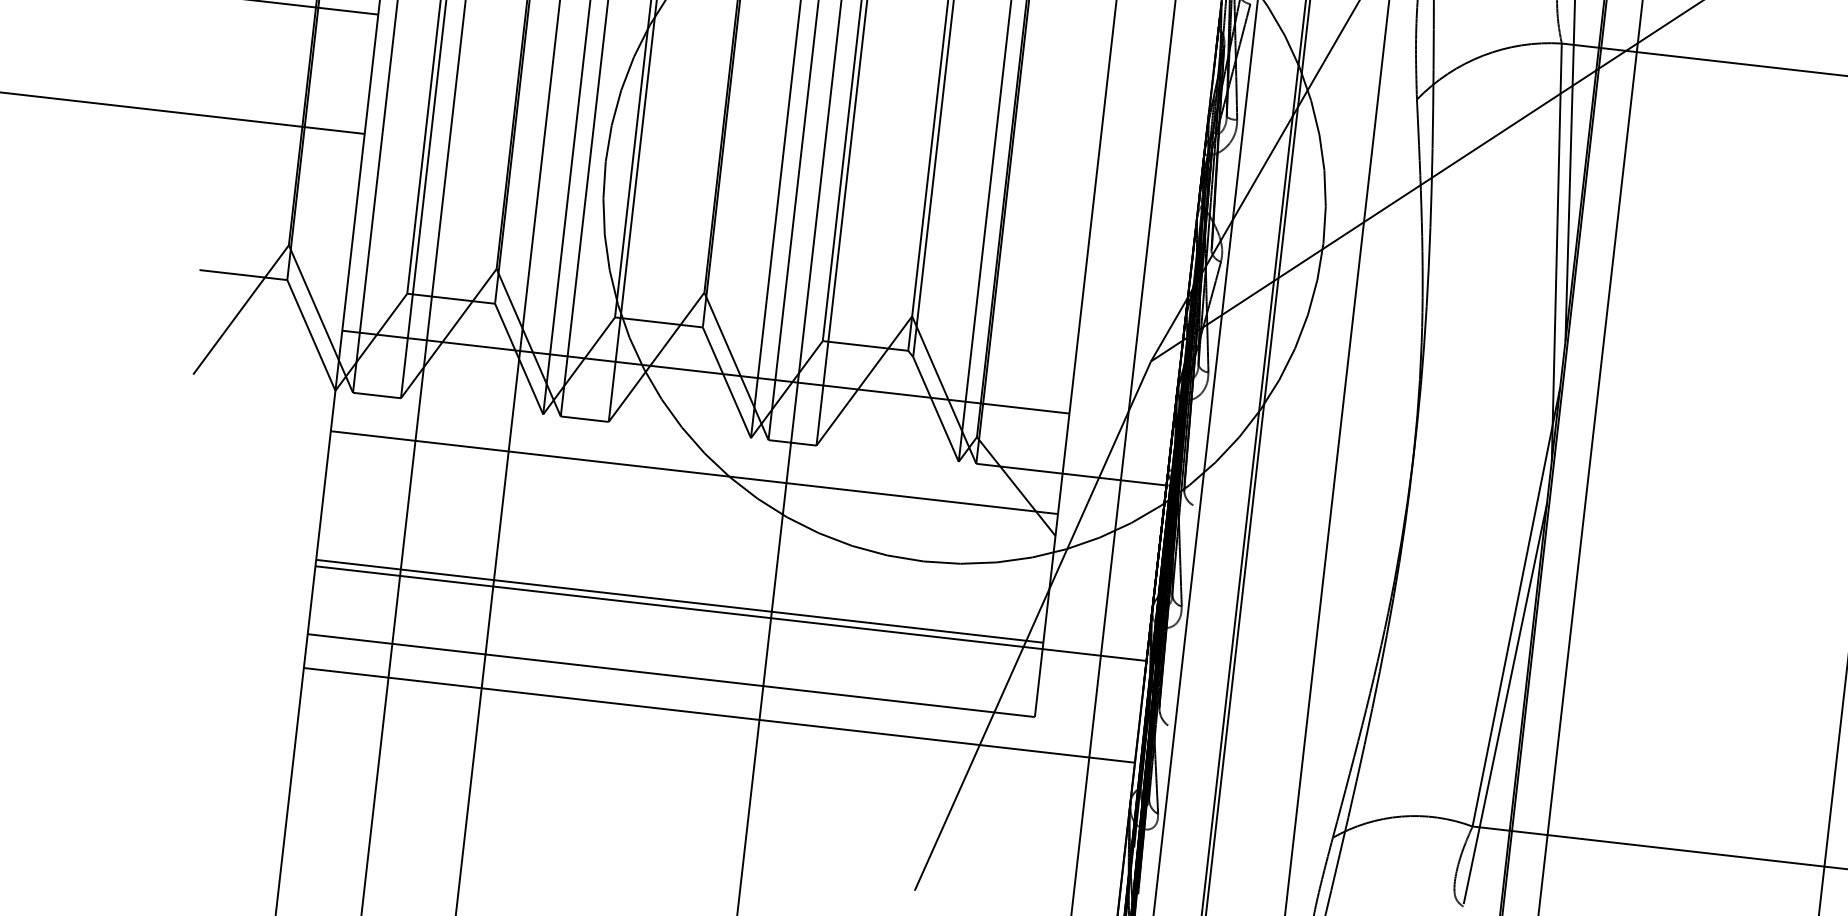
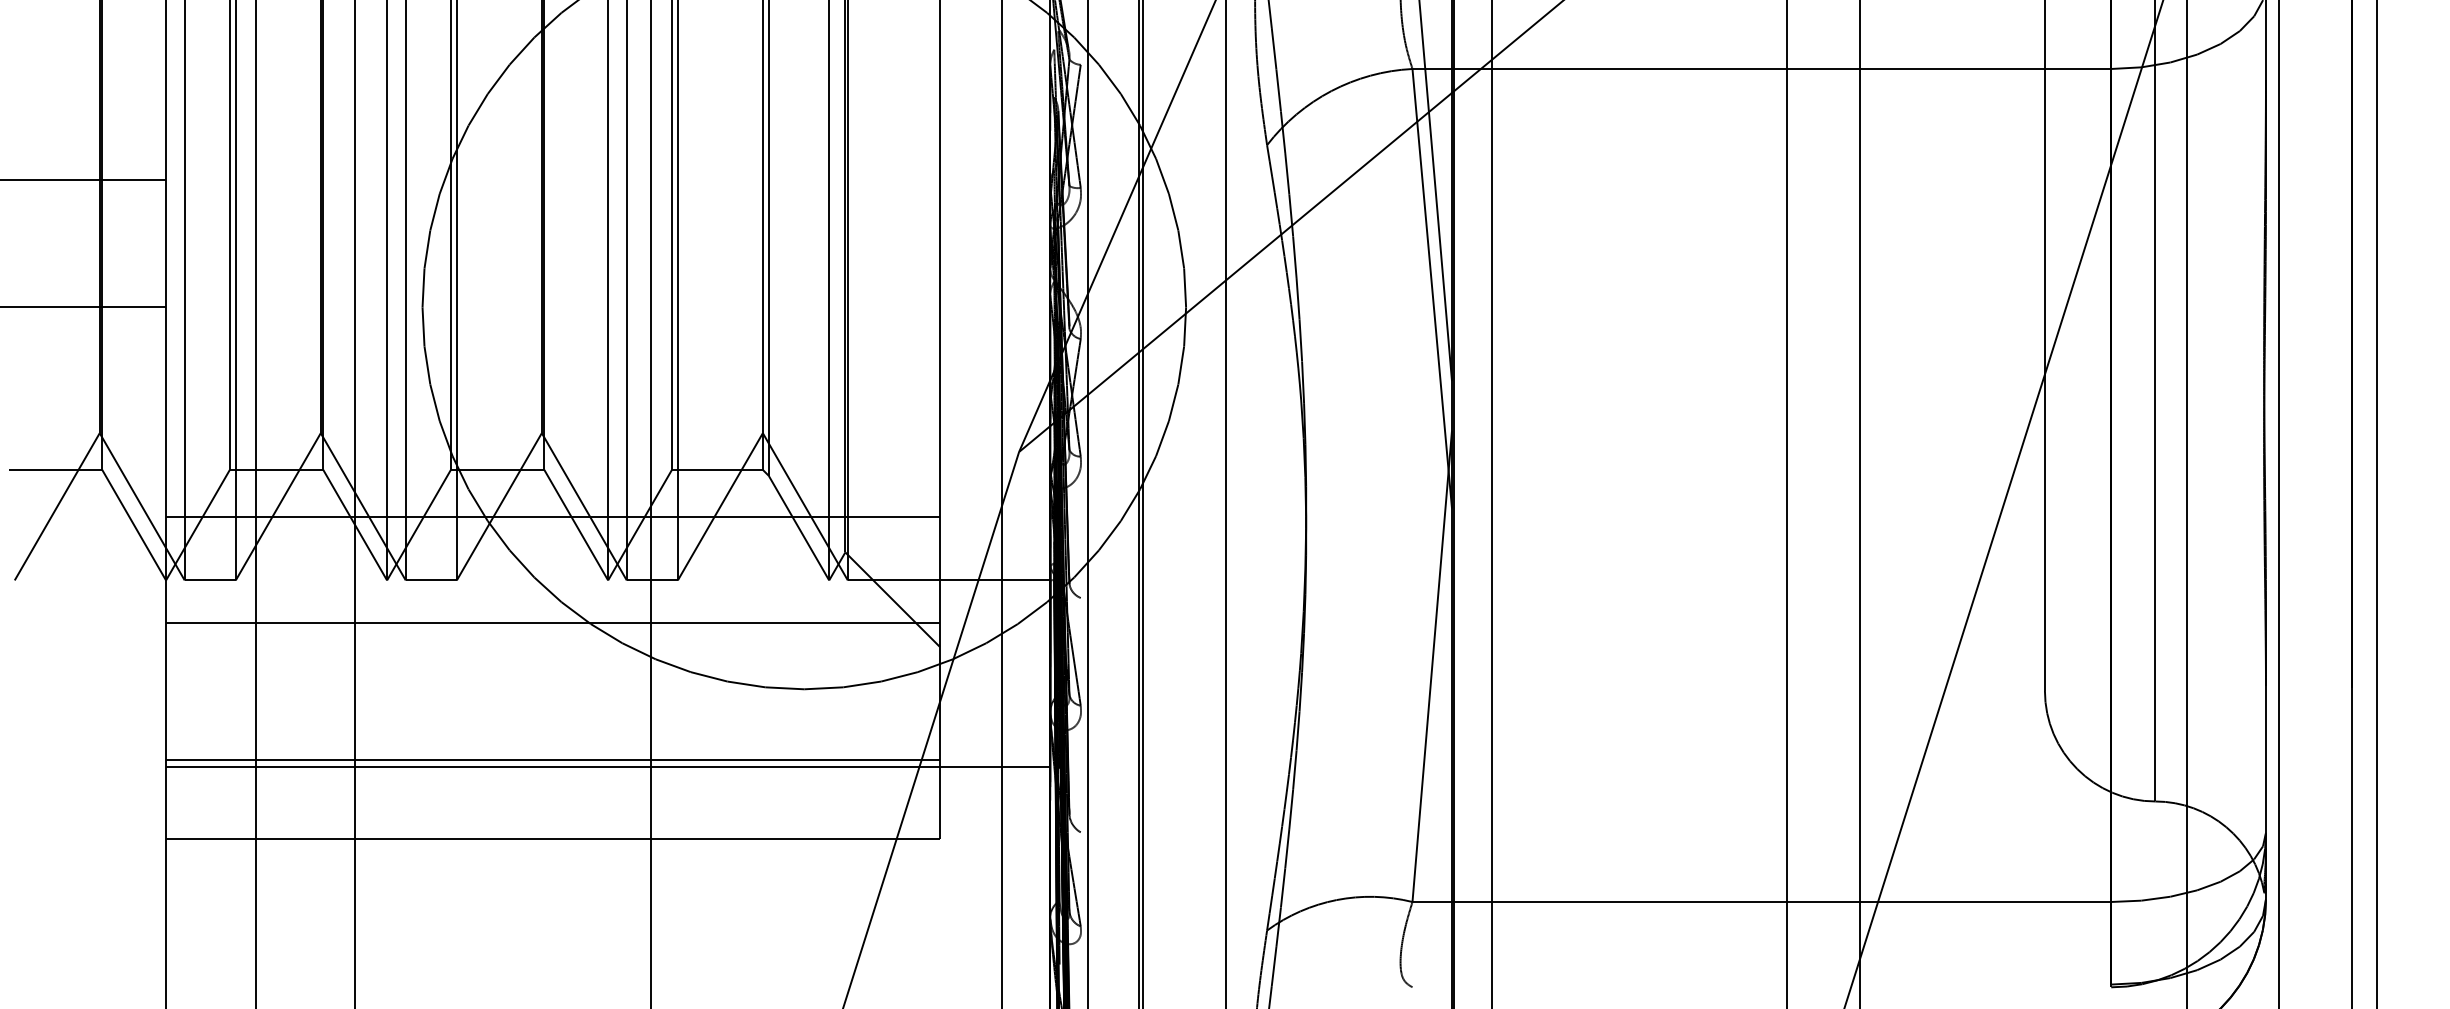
line: (1505, 704) -> (1432, 769), removed
line: (719, 715) -> (608, 875), removed

